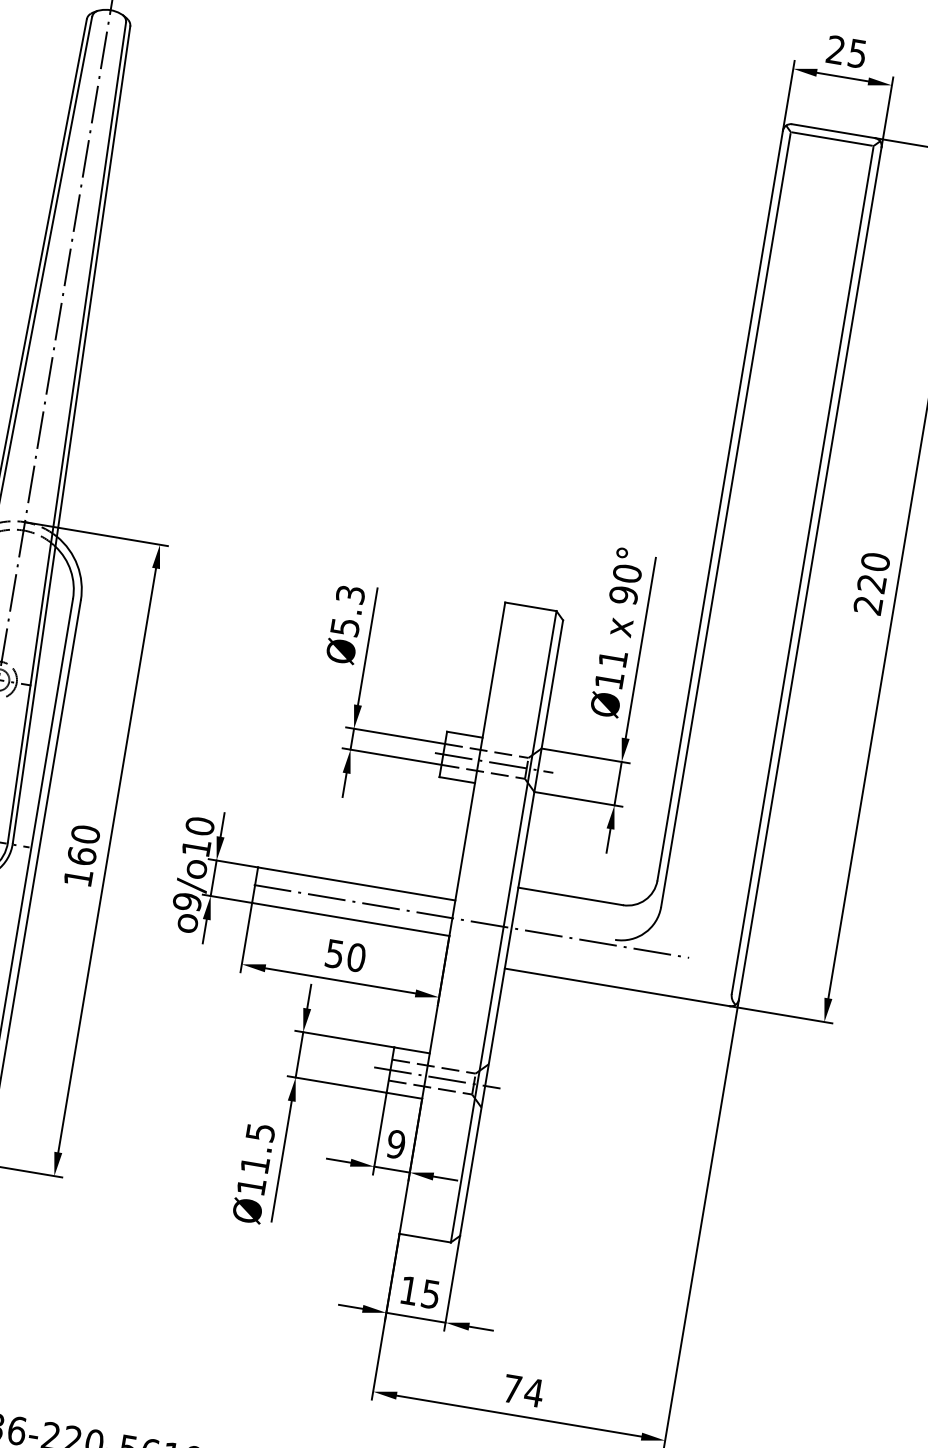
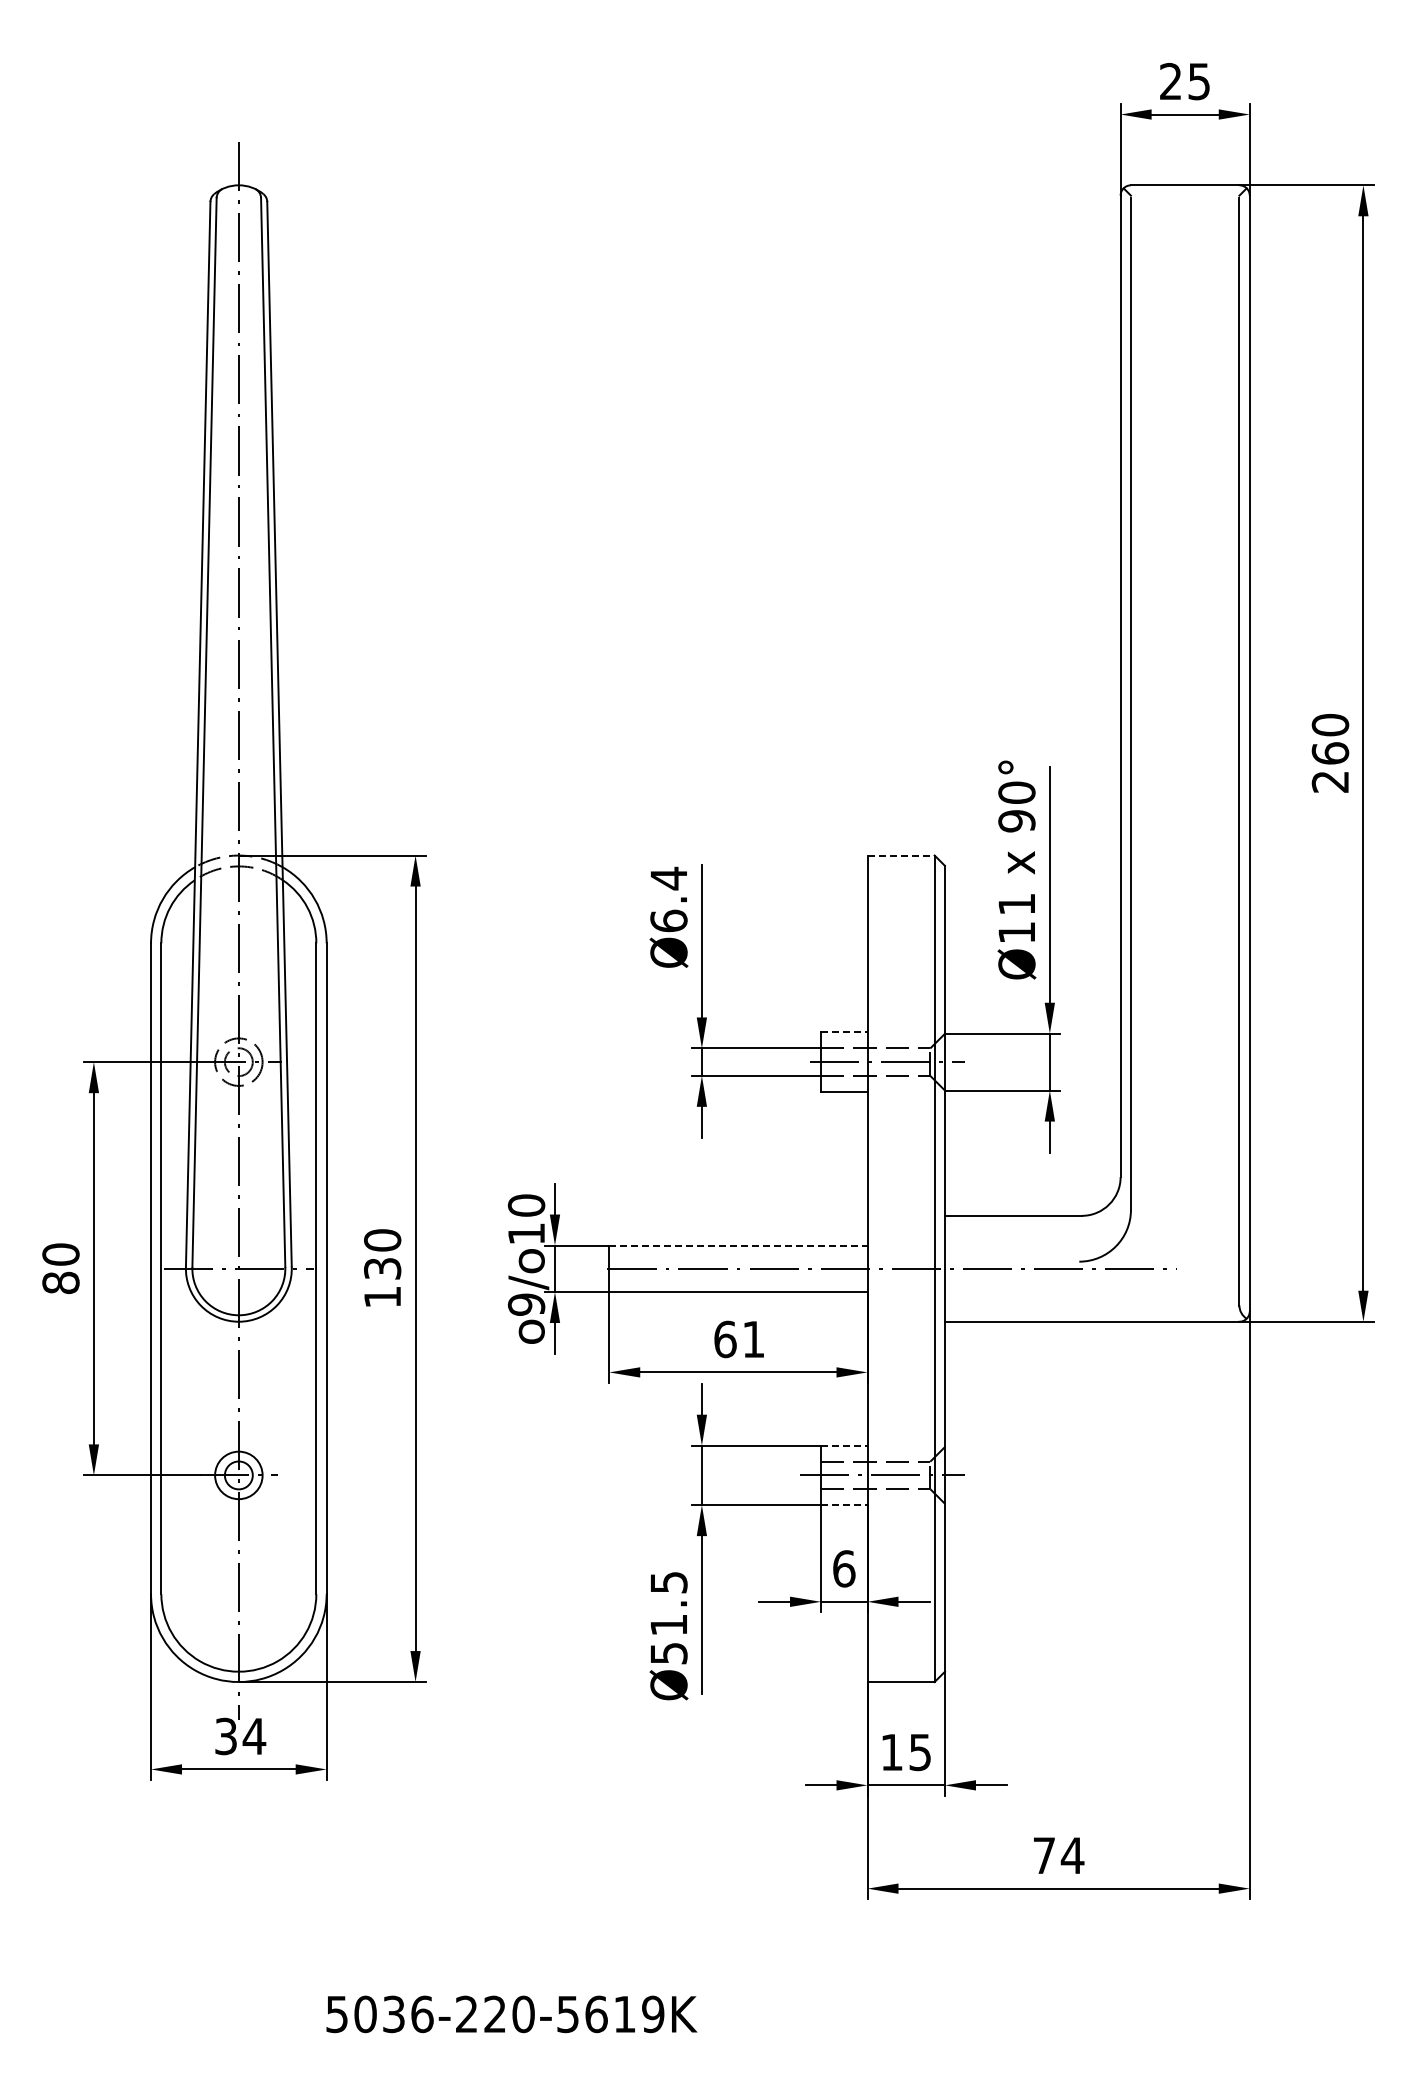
line: (831, 138) -> (1184, 195), removed
text: (871, 583) -> (1330, 753), 220 -> 260
line: (531, 606) -> (901, 855), solid -> dashed
text: (347, 610) -> (668, 899), Ø5.3 -> Ø6.4
line: (465, 734) -> (844, 1032), solid -> dashed
text: (81, 855) -> (382, 1268), 160 -> 130
line: (356, 883) -> (738, 1245), solid -> dashed
text: (345, 955) -> (739, 1339), 50 -> 61
line: (412, 1050) -> (844, 1445), solid -> dashed
line: (404, 1096) -> (844, 1505), solid -> dashed
text: (396, 1144) -> (844, 1568), 9 -> 6
text: (251, 1186) -> (669, 1653), Ø11.5 -> Ø51.5

